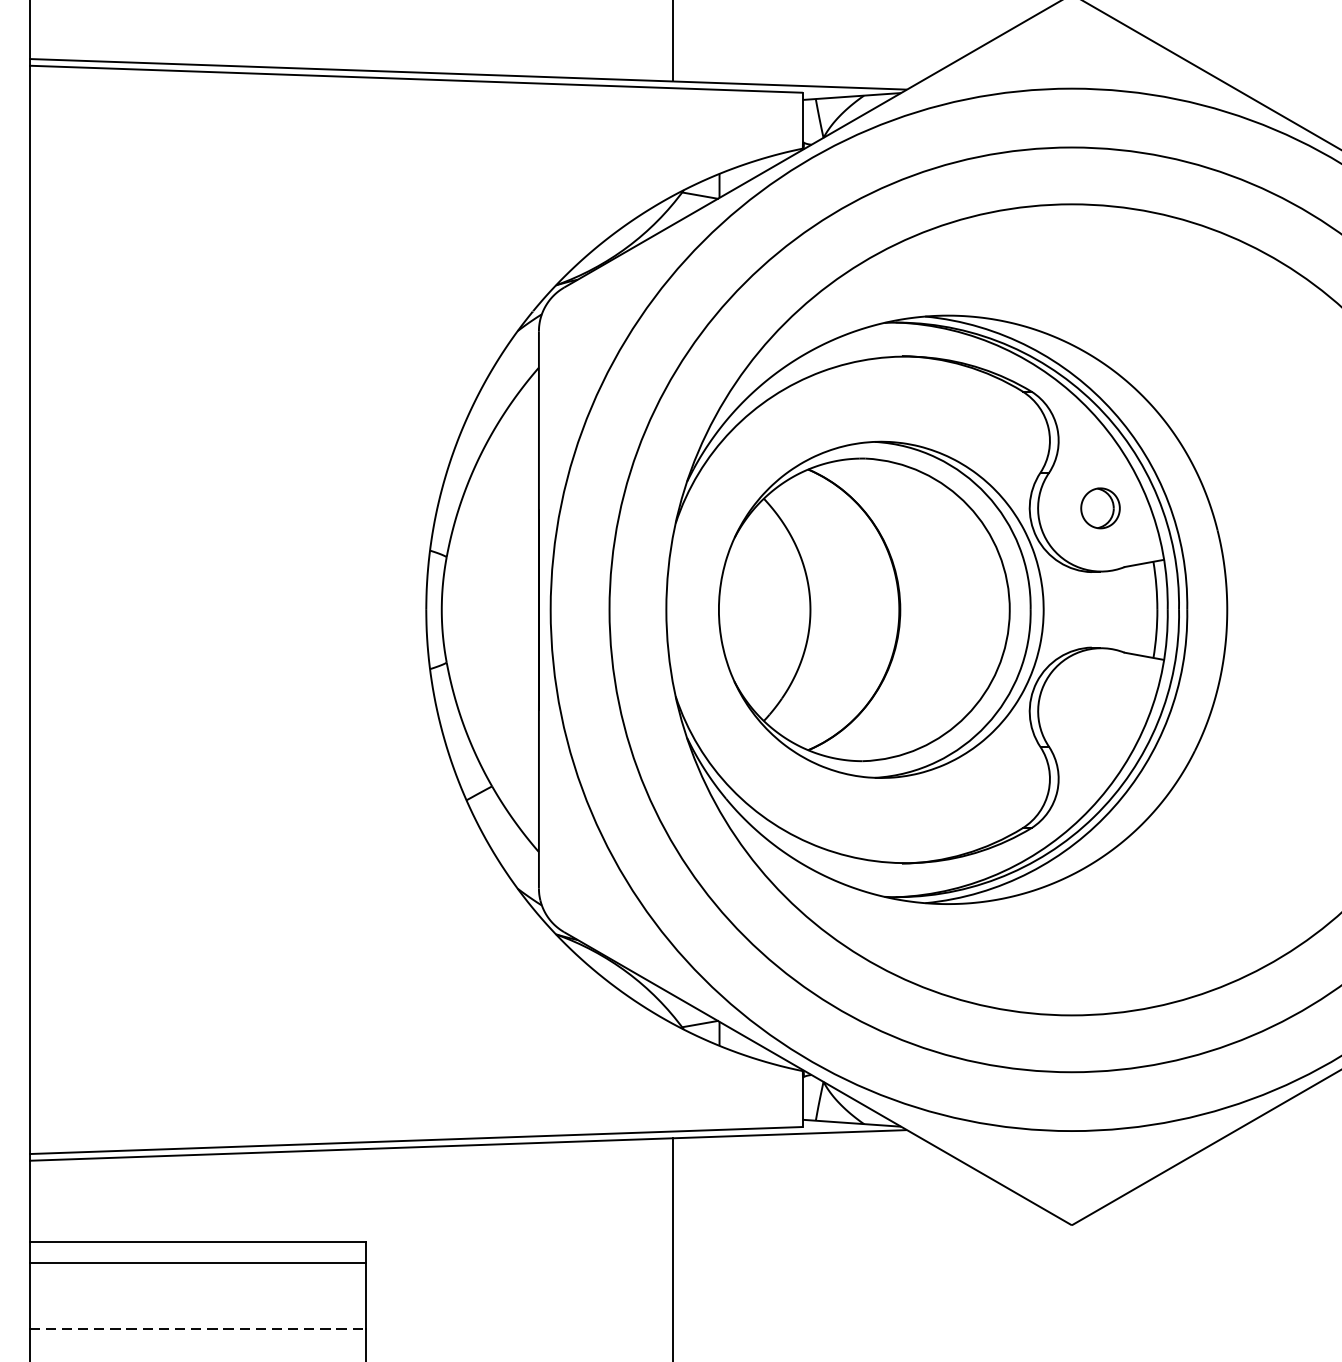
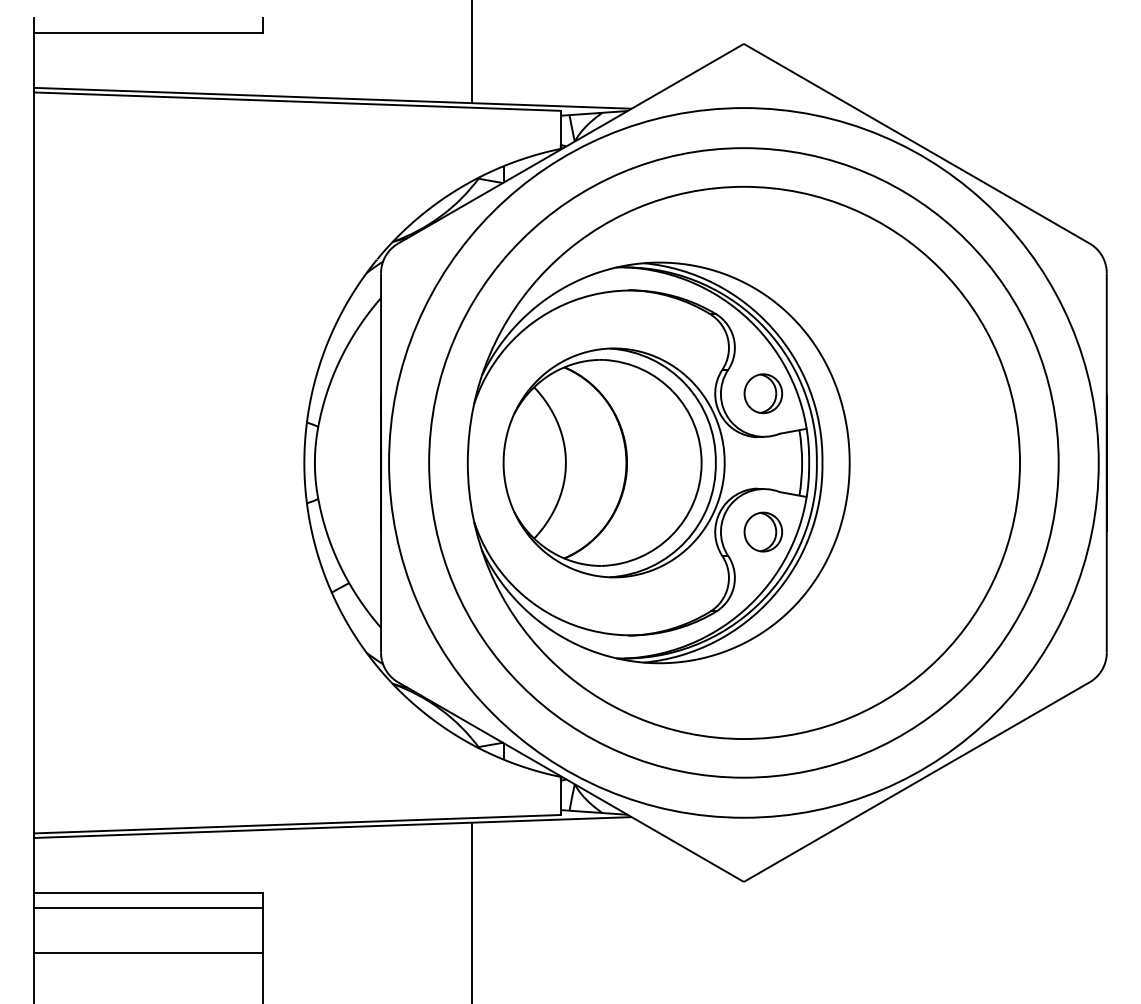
part: (1100, 507) -> (763, 393), size x1.43
part: (1100, 710) -> (763, 531), added
line: (198, 1328) -> (149, 952), dashed -> solid

